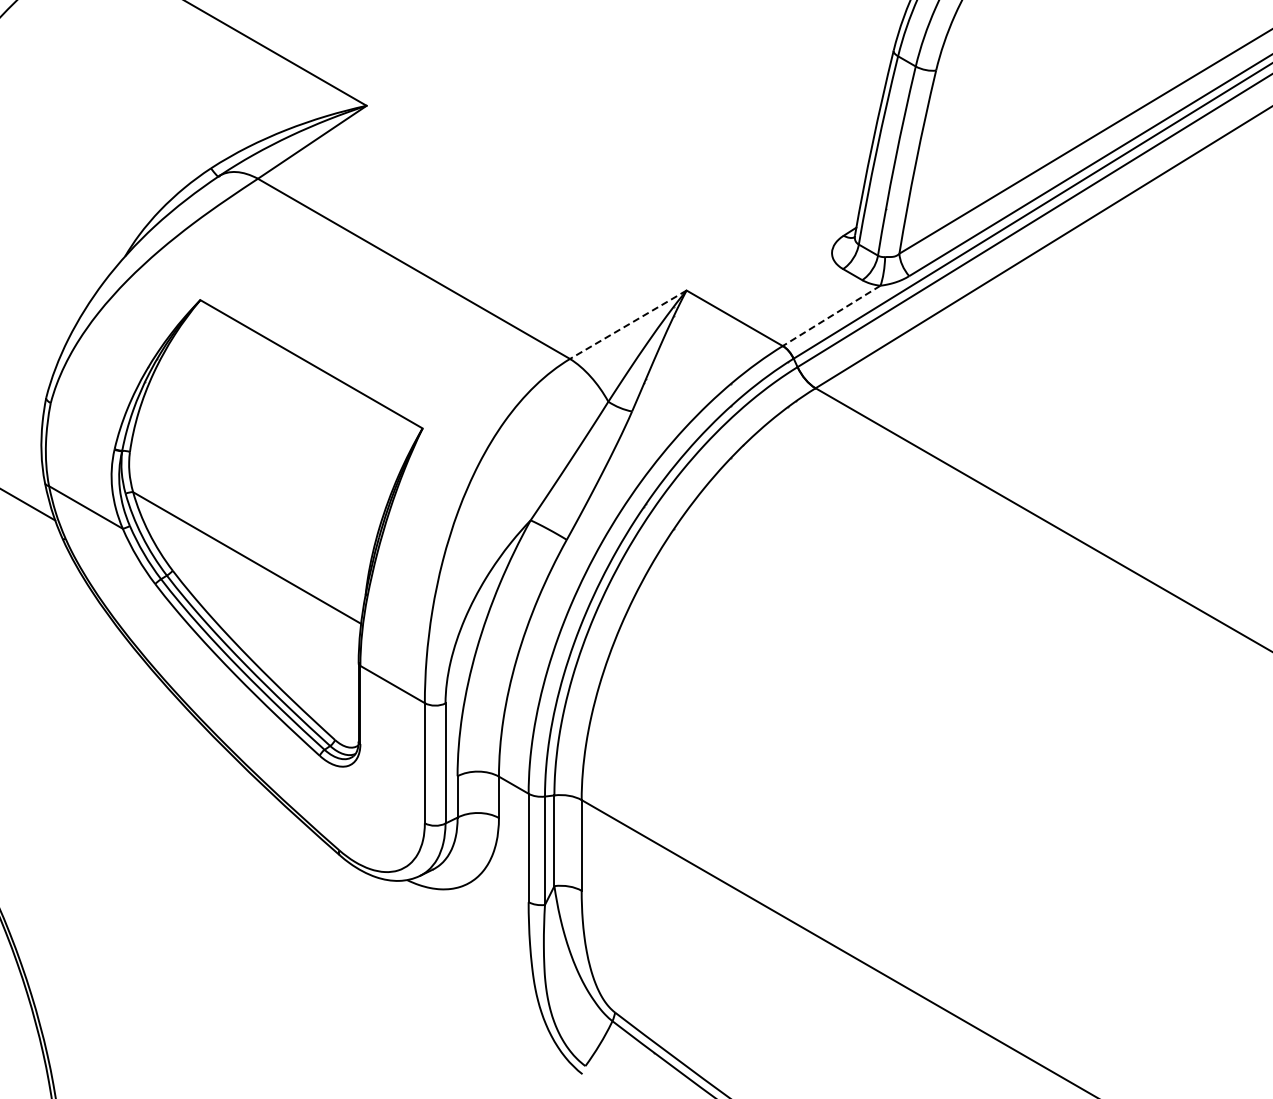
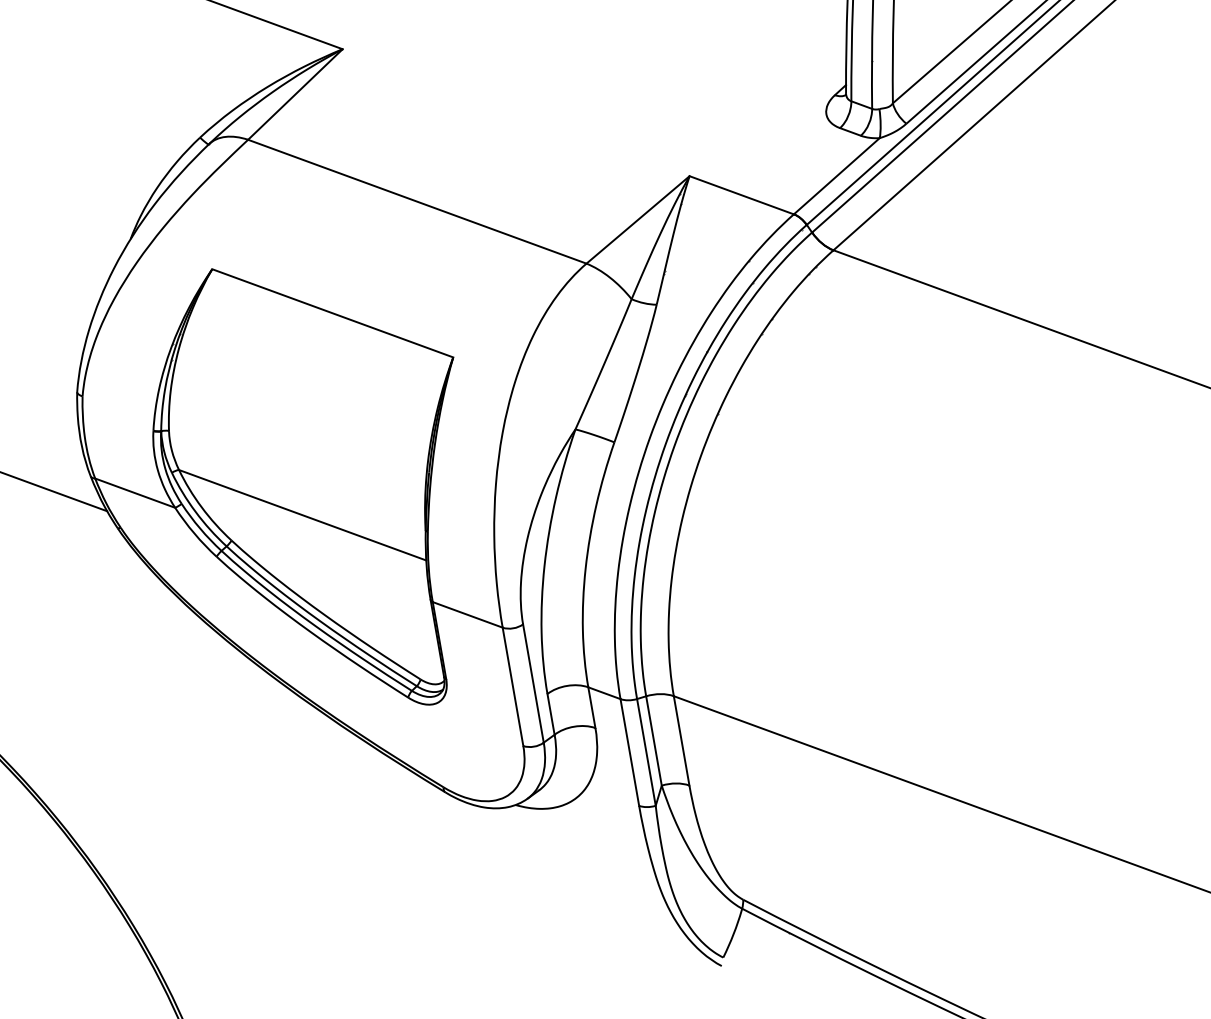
line: (831, 316) -> (836, 176), dashed -> solid
line: (628, 324) -> (638, 219), dashed -> solid

